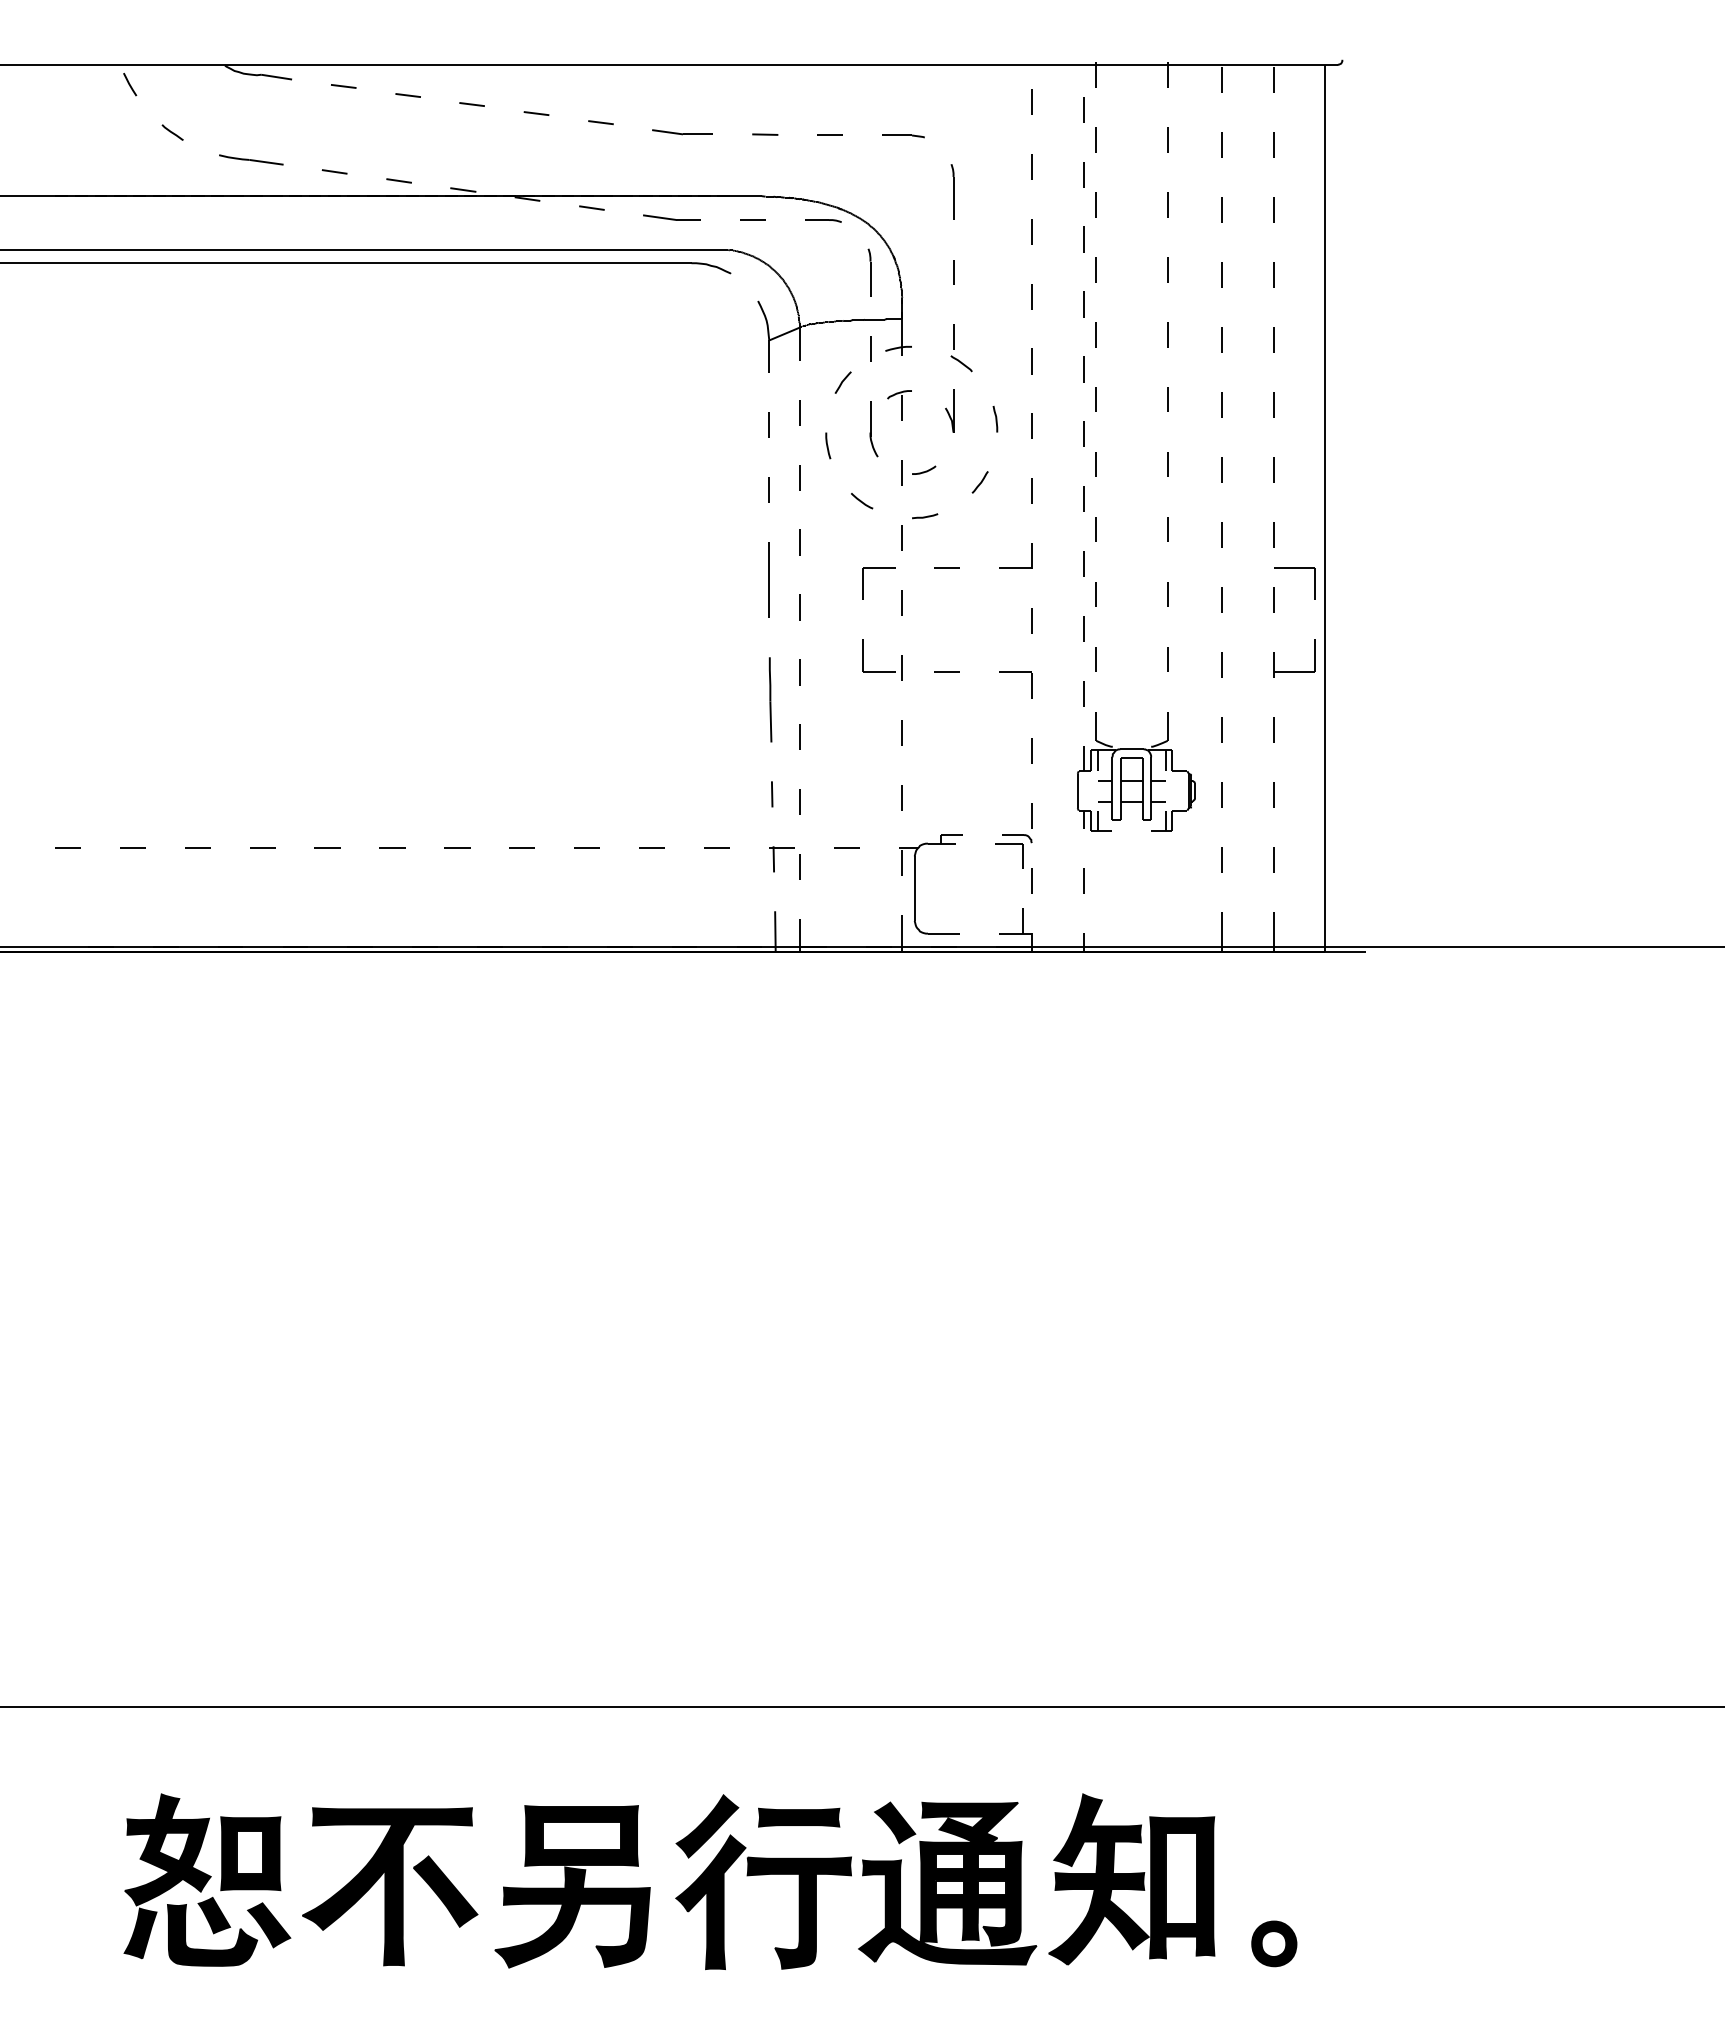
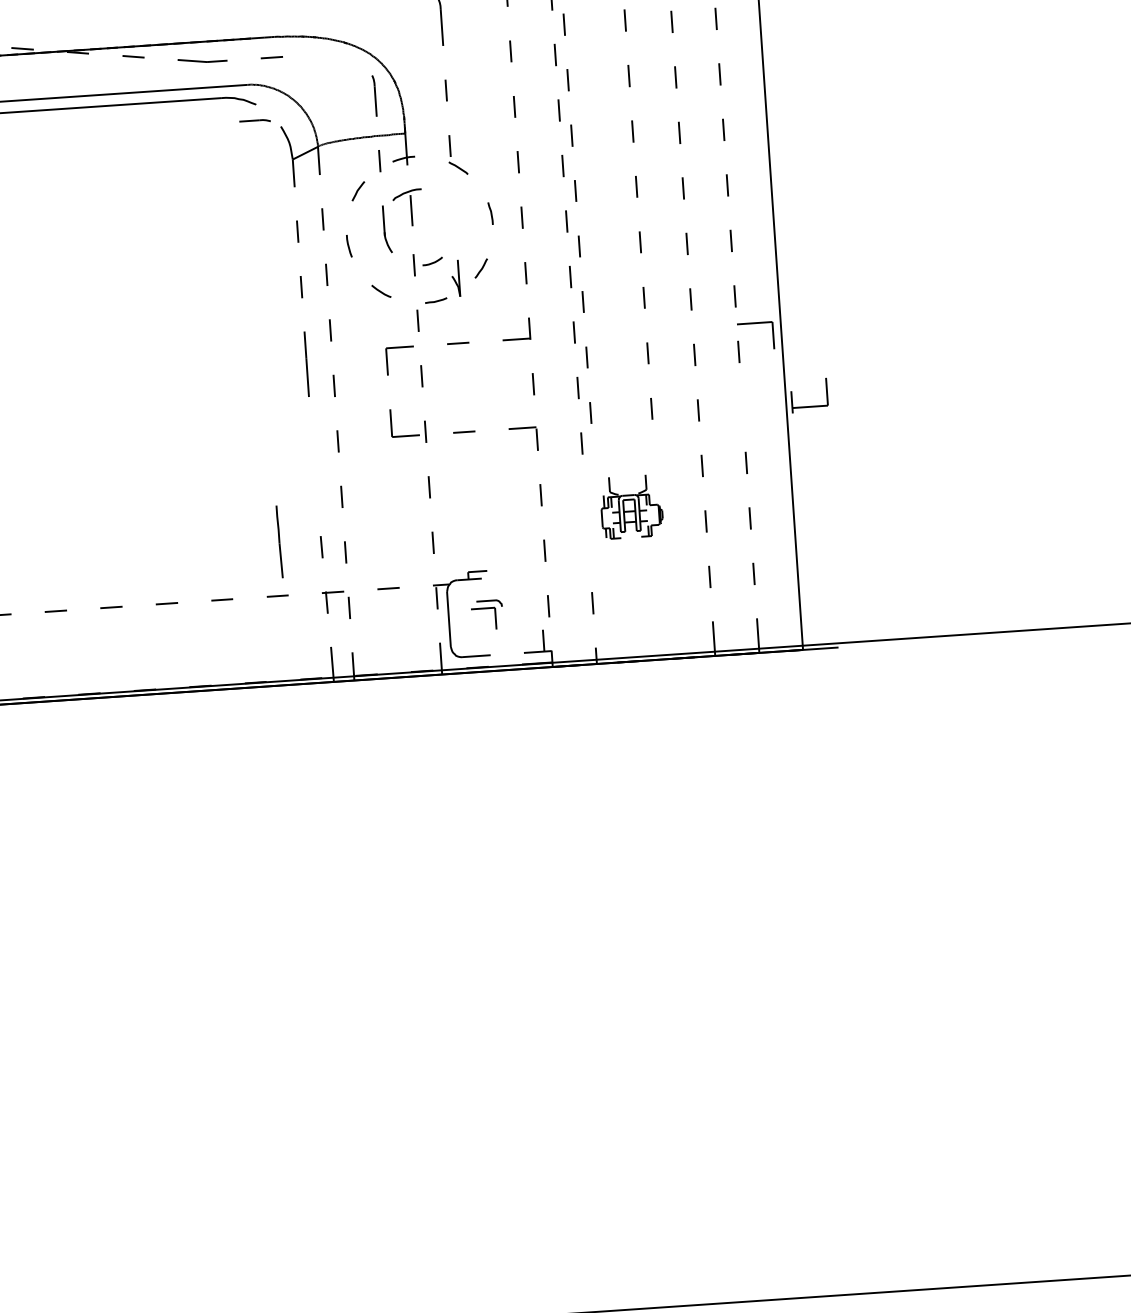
part: (823, 220) -> (255, 120), moved
part: (899, 405) -> (407, 207), size x1.4
part: (949, 410) -> (455, 278), moved
part: (1294, 671) -> (810, 406), moved
line: (770, 699) -> (279, 541), moved
part: (1136, 771) -> (631, 506), size x0.6
part: (1013, 844) -> (486, 609), moved

